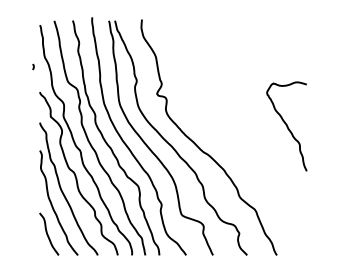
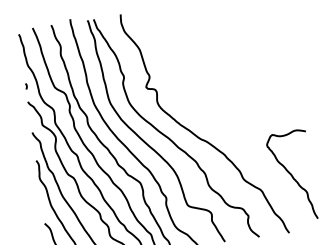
curve: (33, 66) -> (26, 85), moved
curve: (286, 126) -> (291, 176), moved

